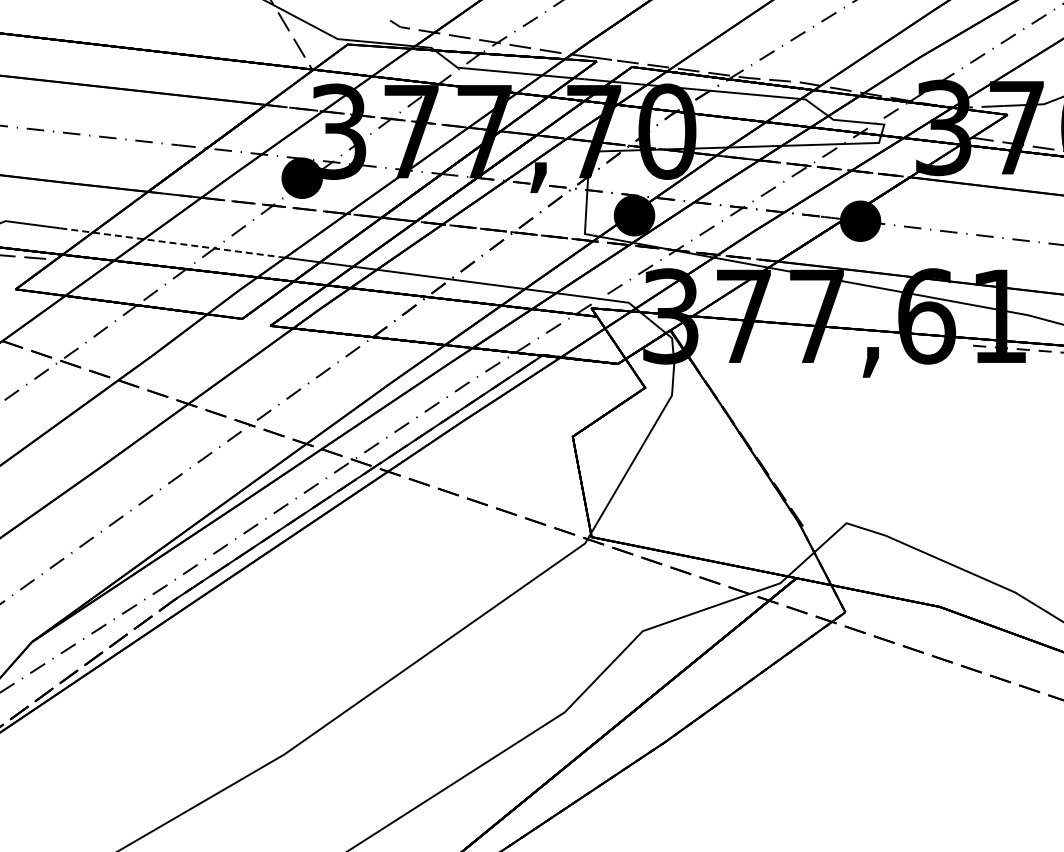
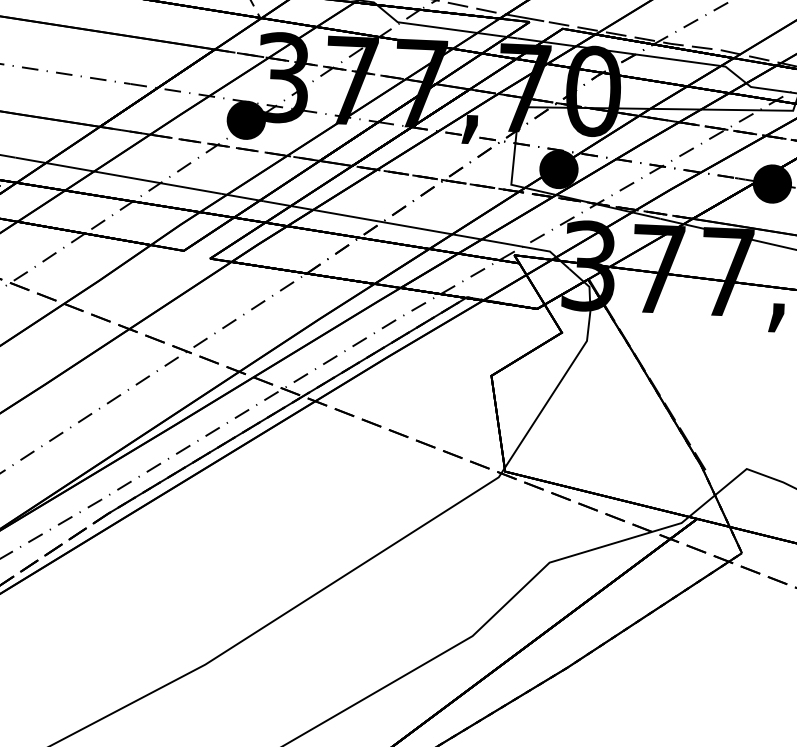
line: (169, 242) -> (118, 175), dashed -> solid

